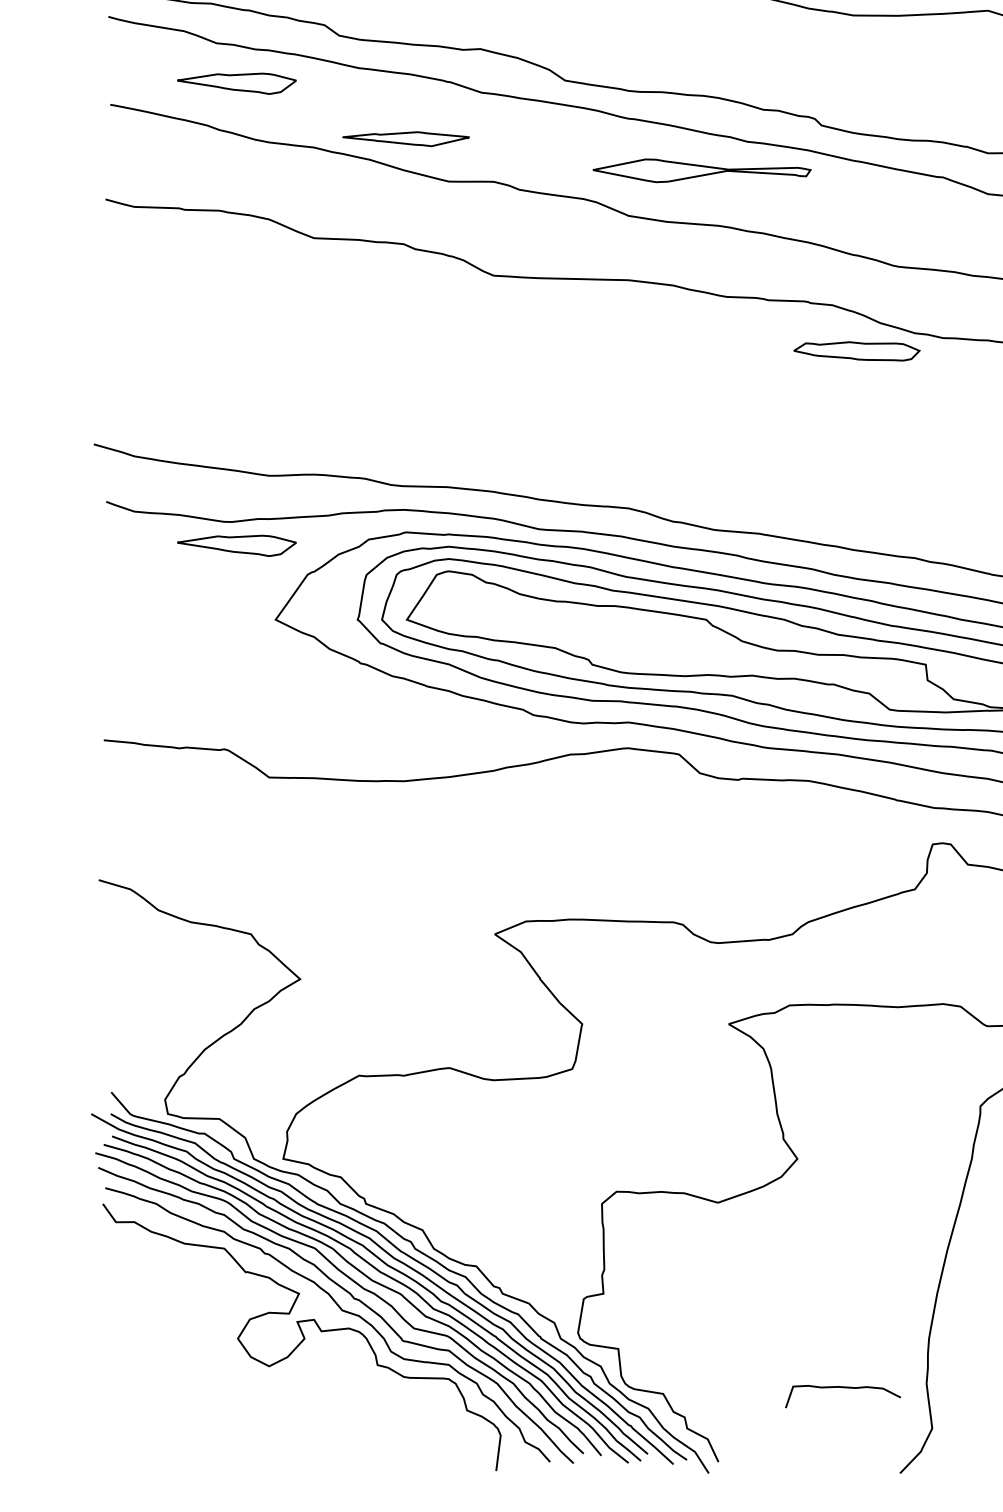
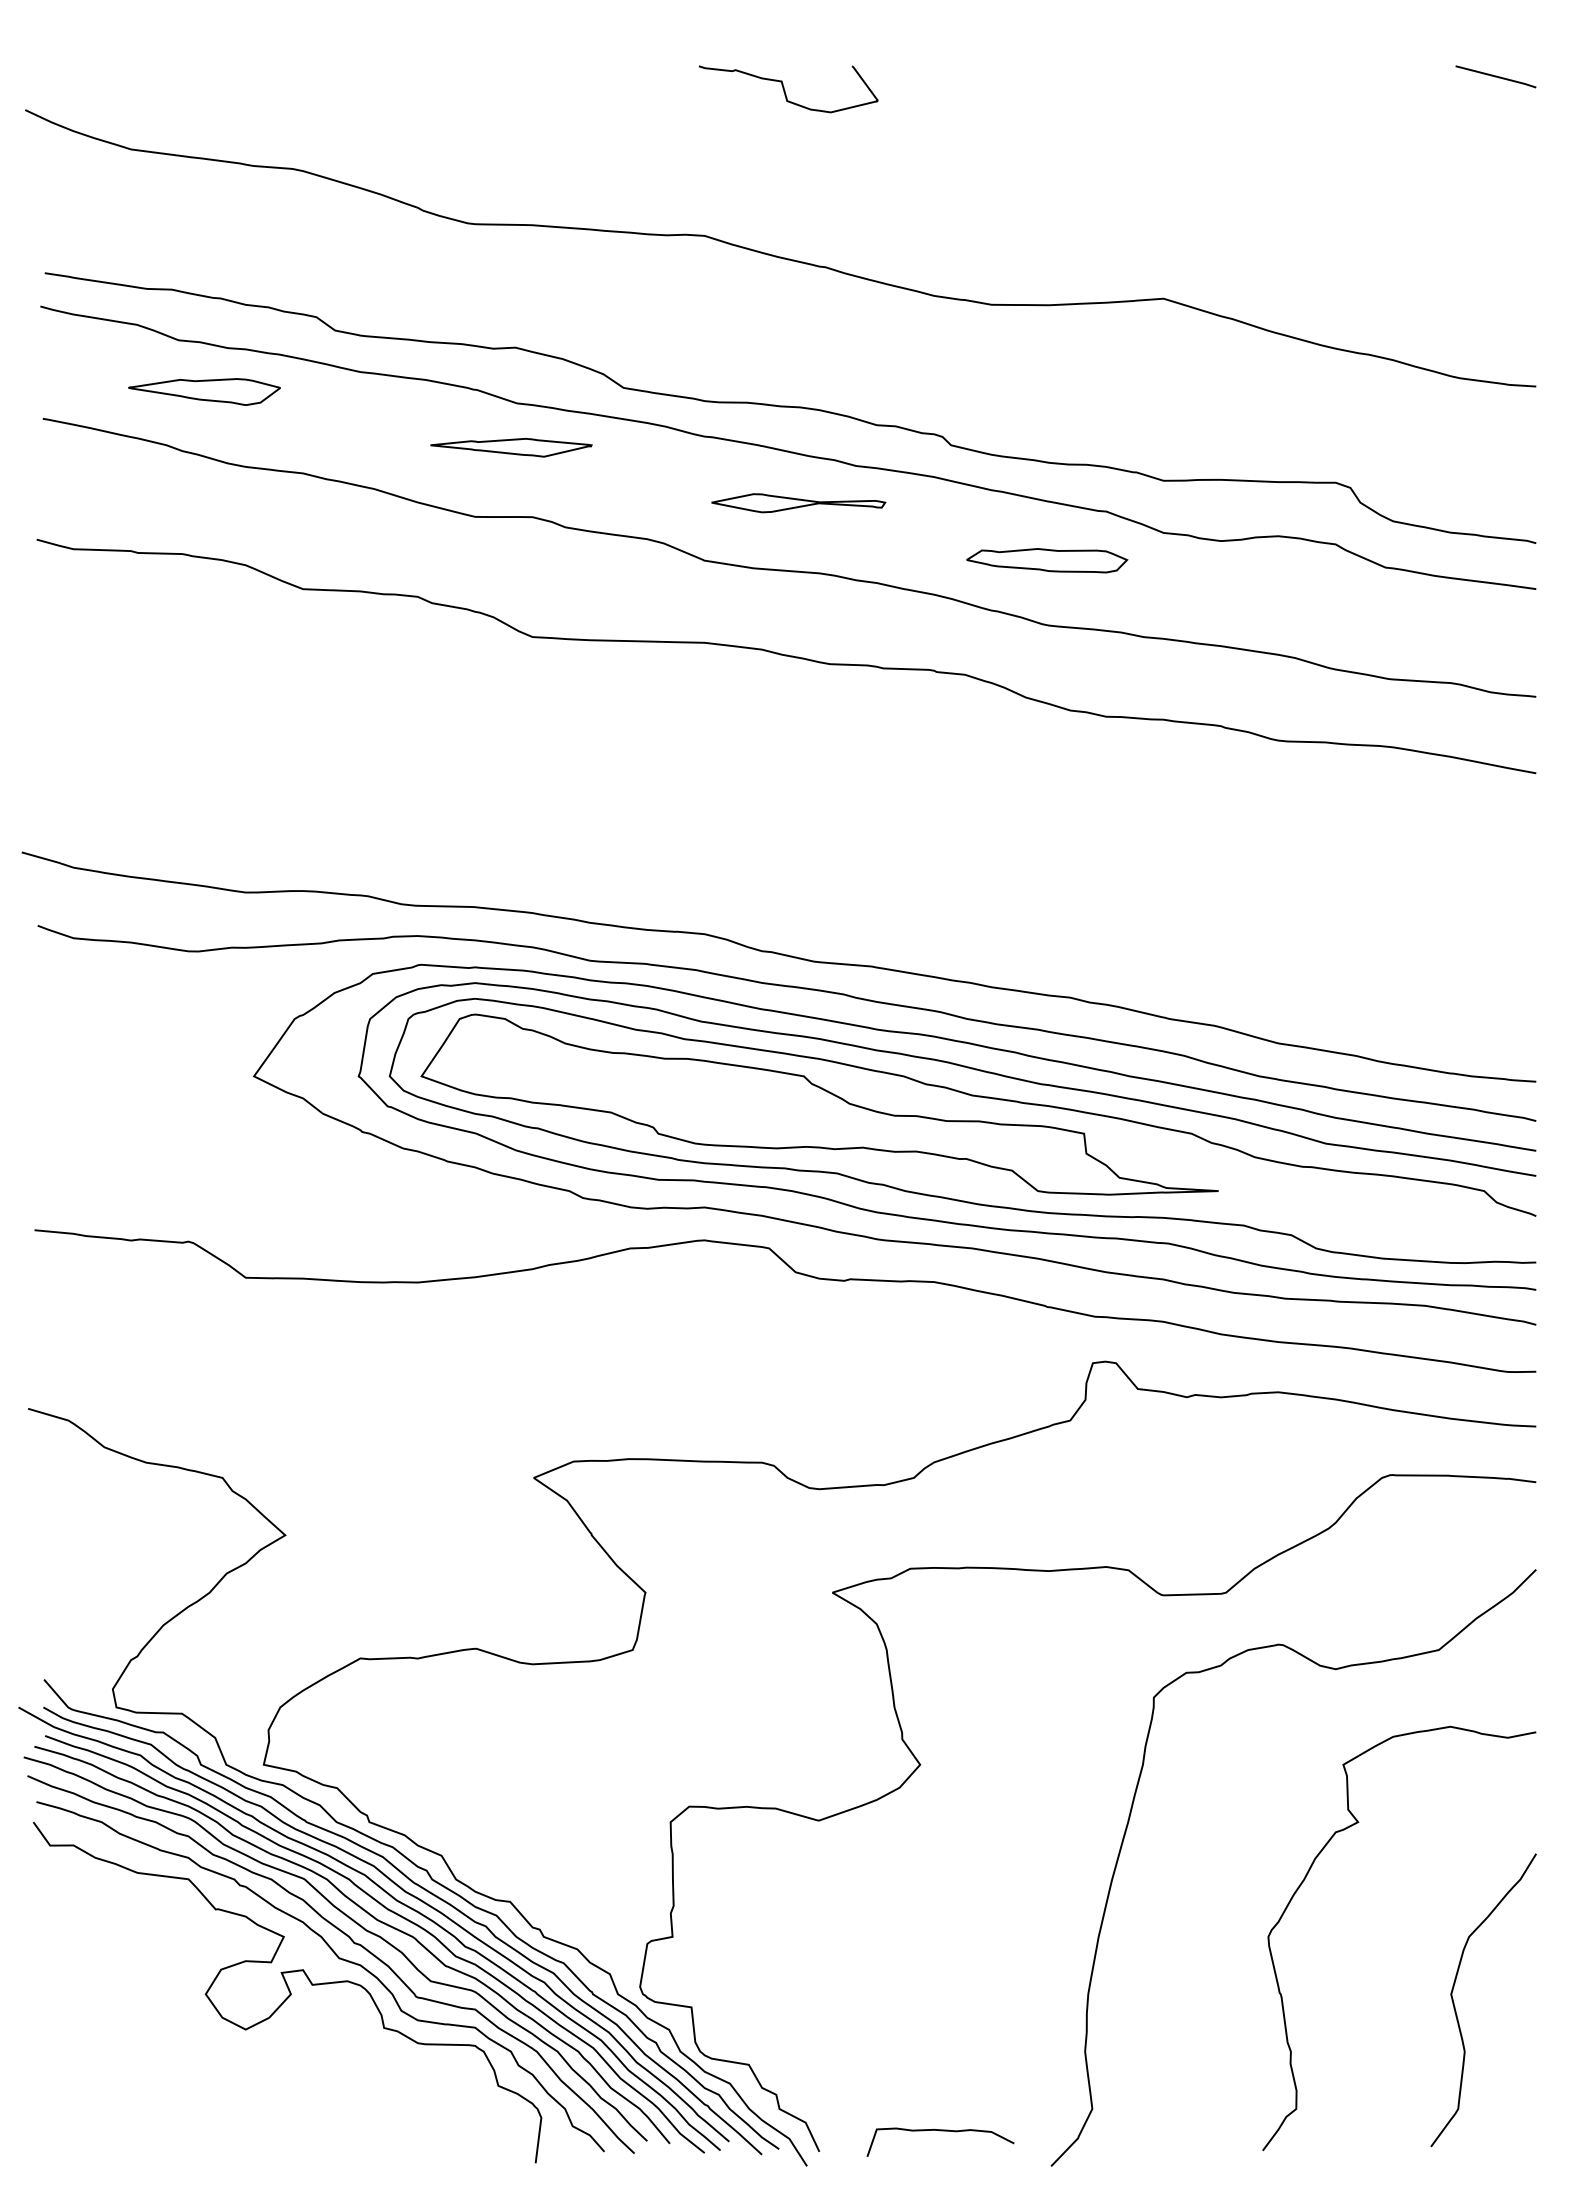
part: (406, 139) -> (511, 447), moved
part: (702, 171) -> (798, 503), size x0.62
part: (857, 351) -> (1047, 560), moved
part: (236, 545) -> (204, 981), removed
curve: (843, 1388) -> (940, 2131), moved

